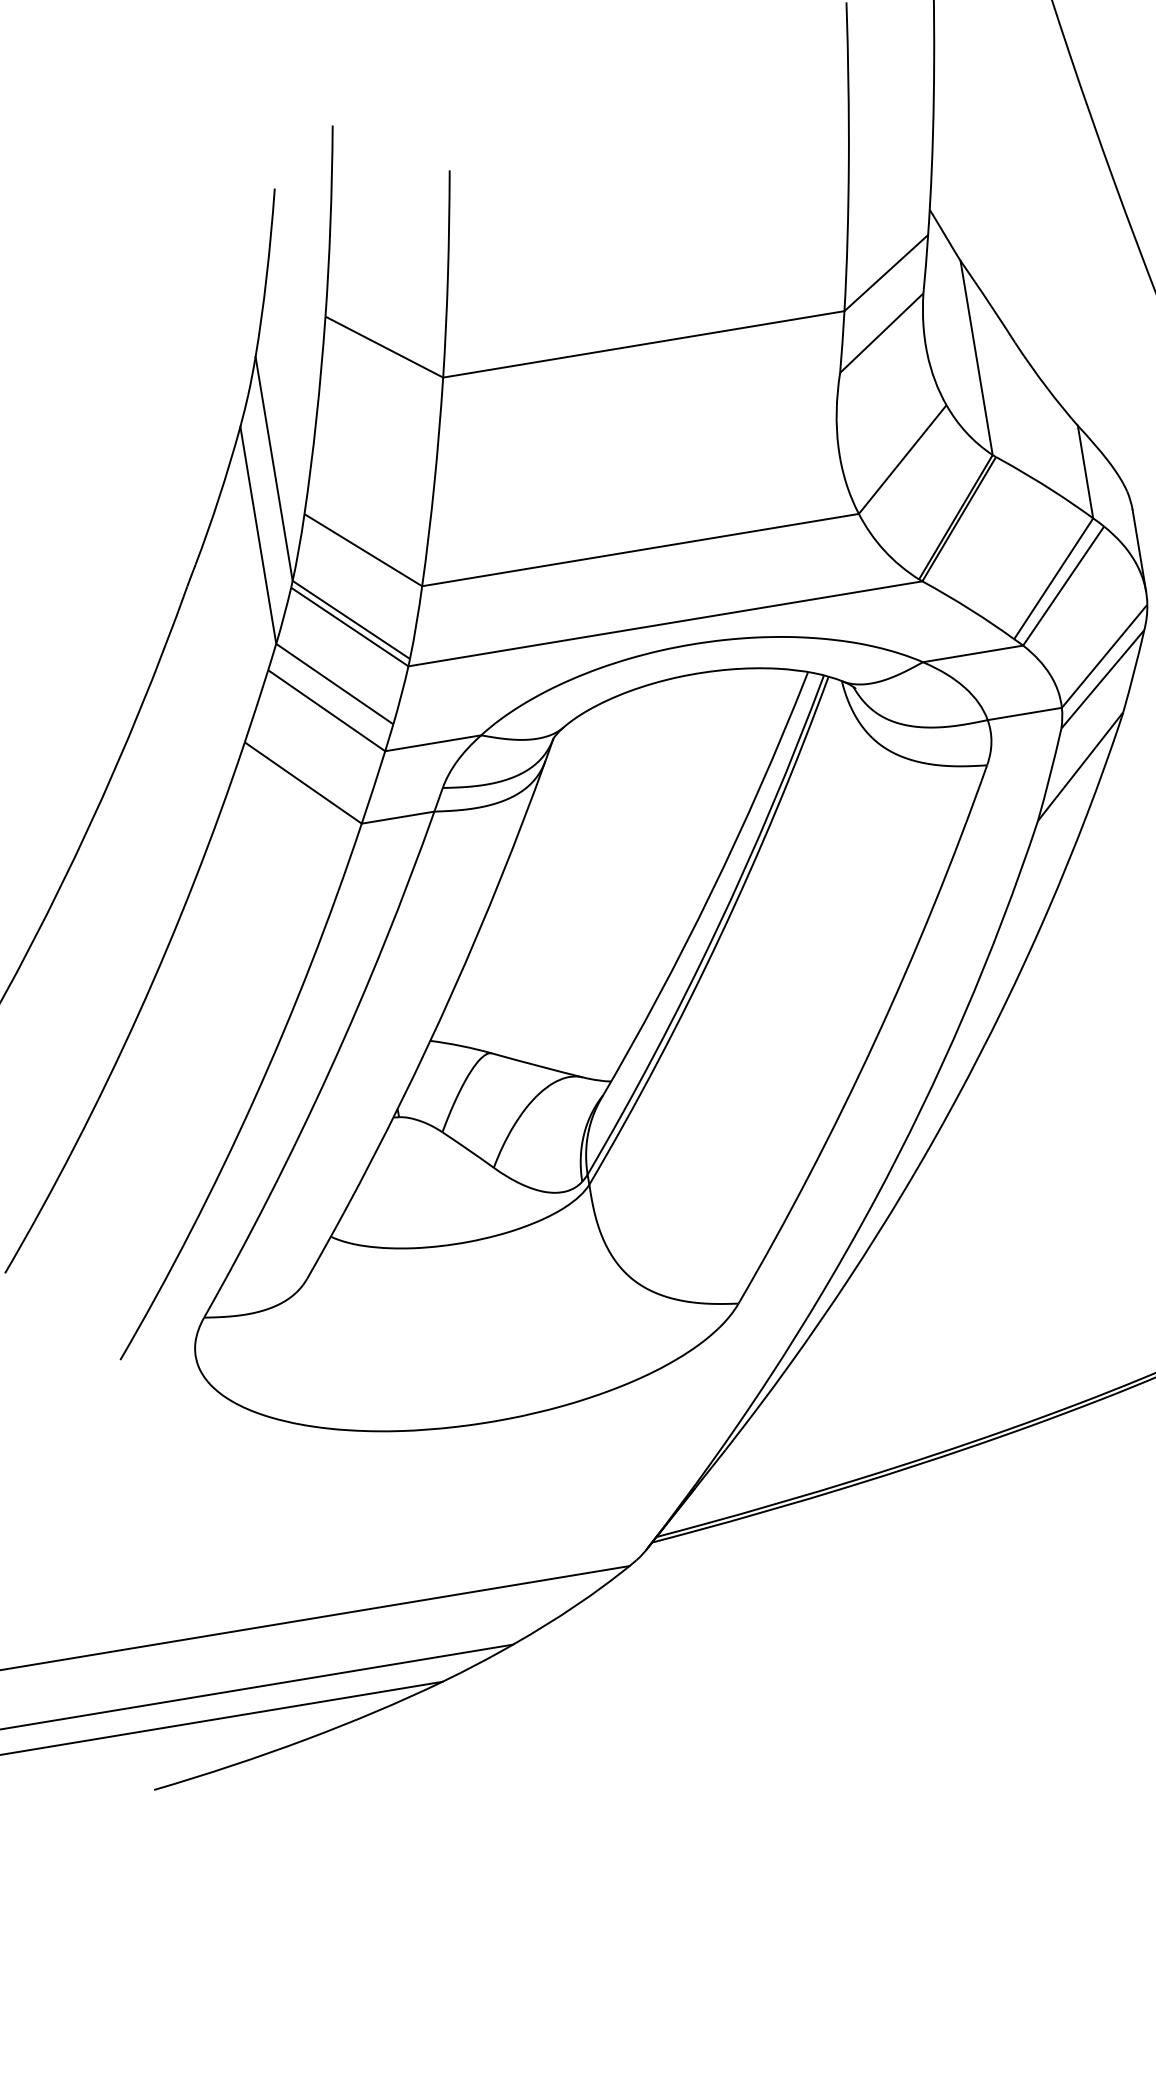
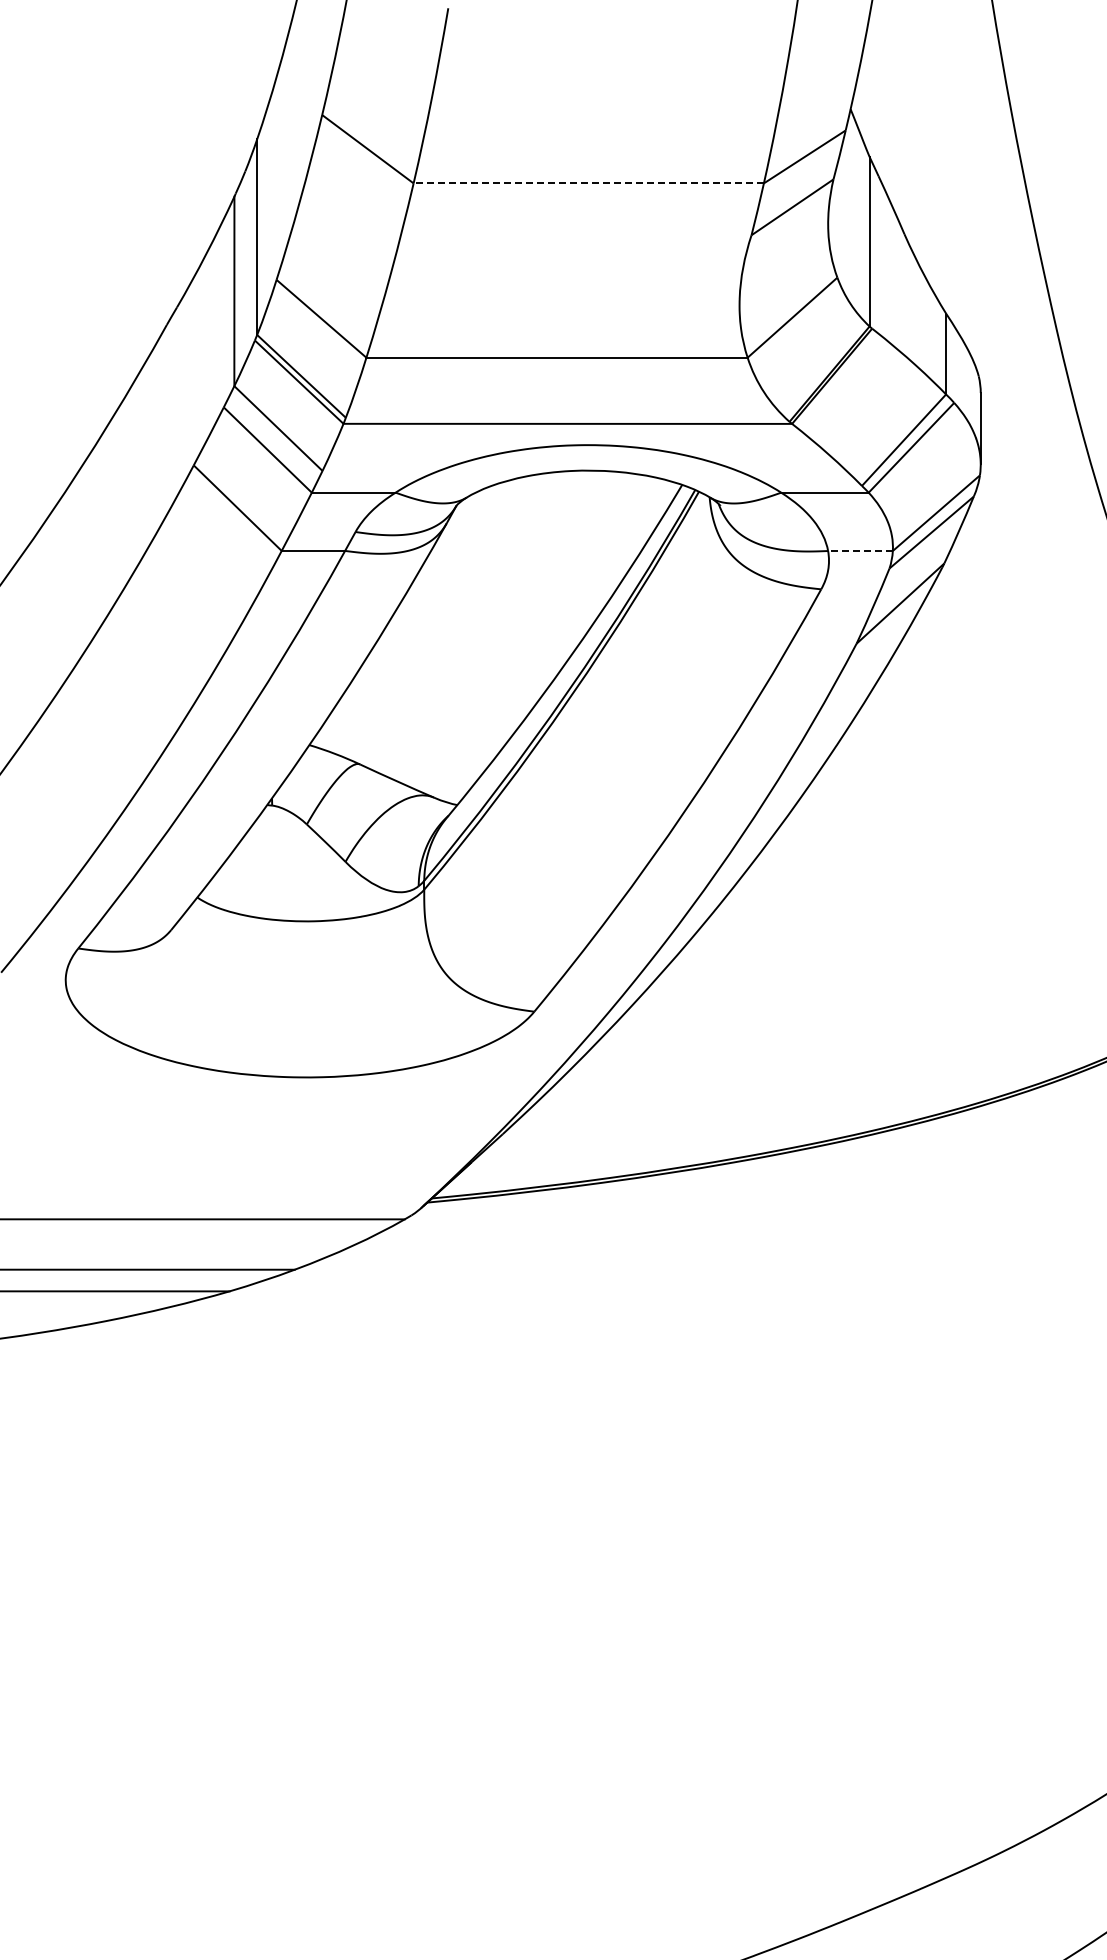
line: (643, 344) -> (588, 183), solid -> dashed
line: (1023, 714) -> (859, 551), solid -> dashed

